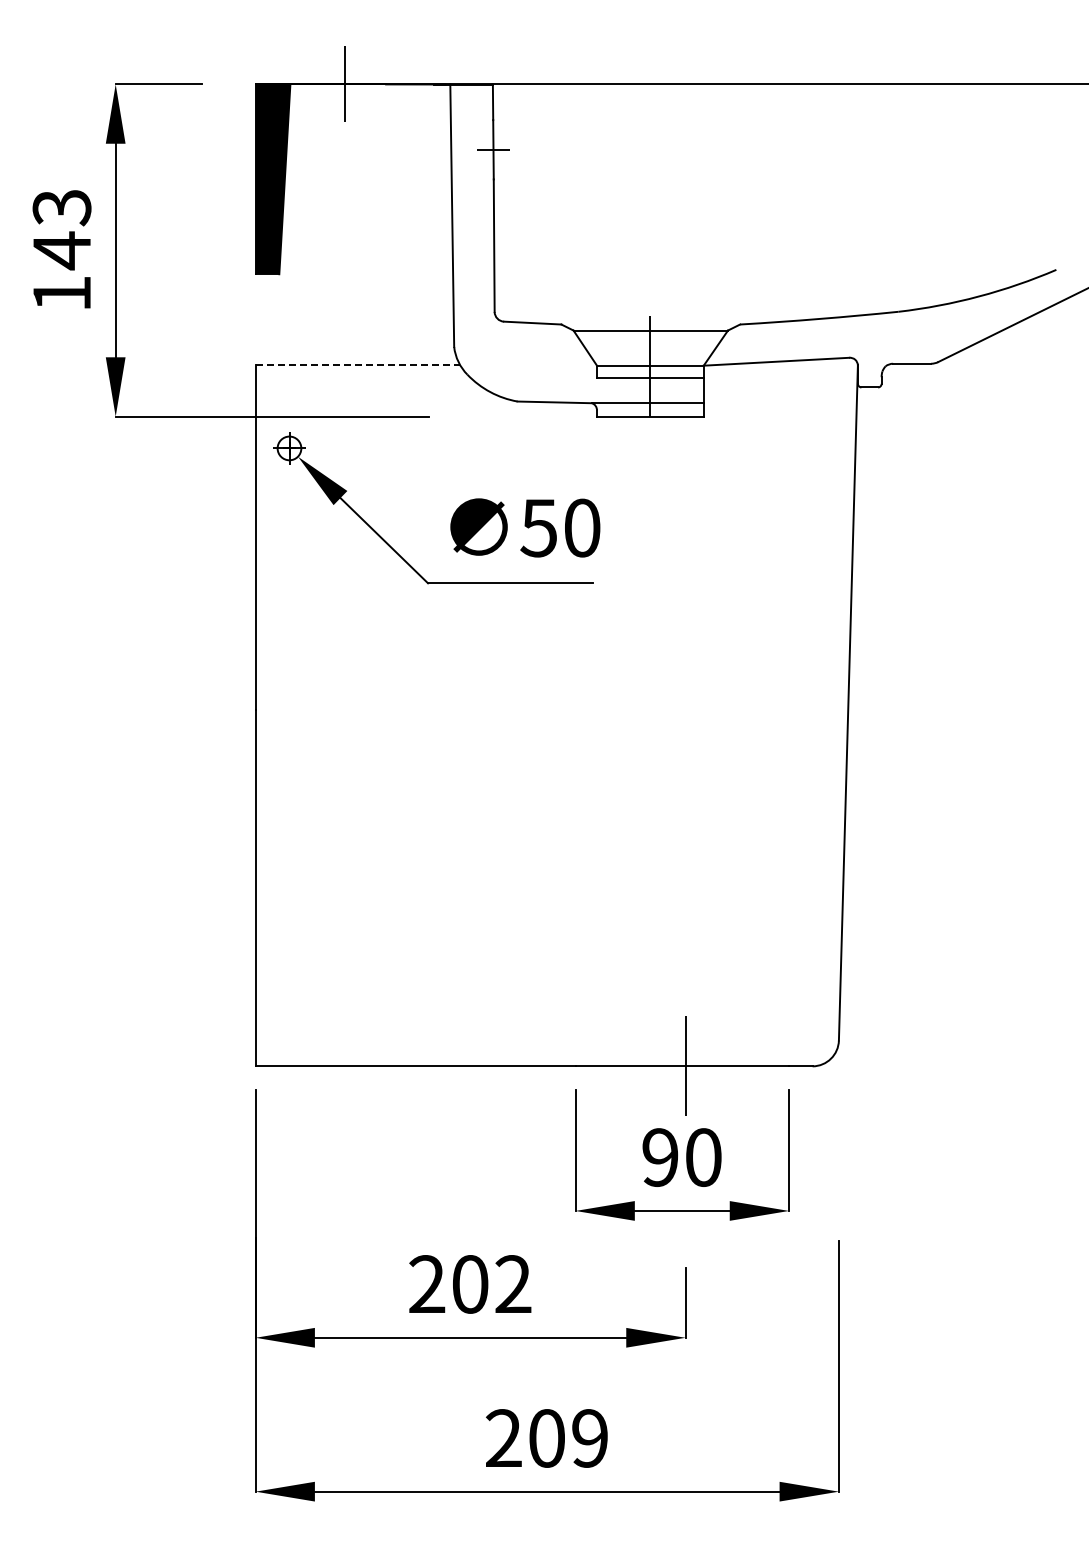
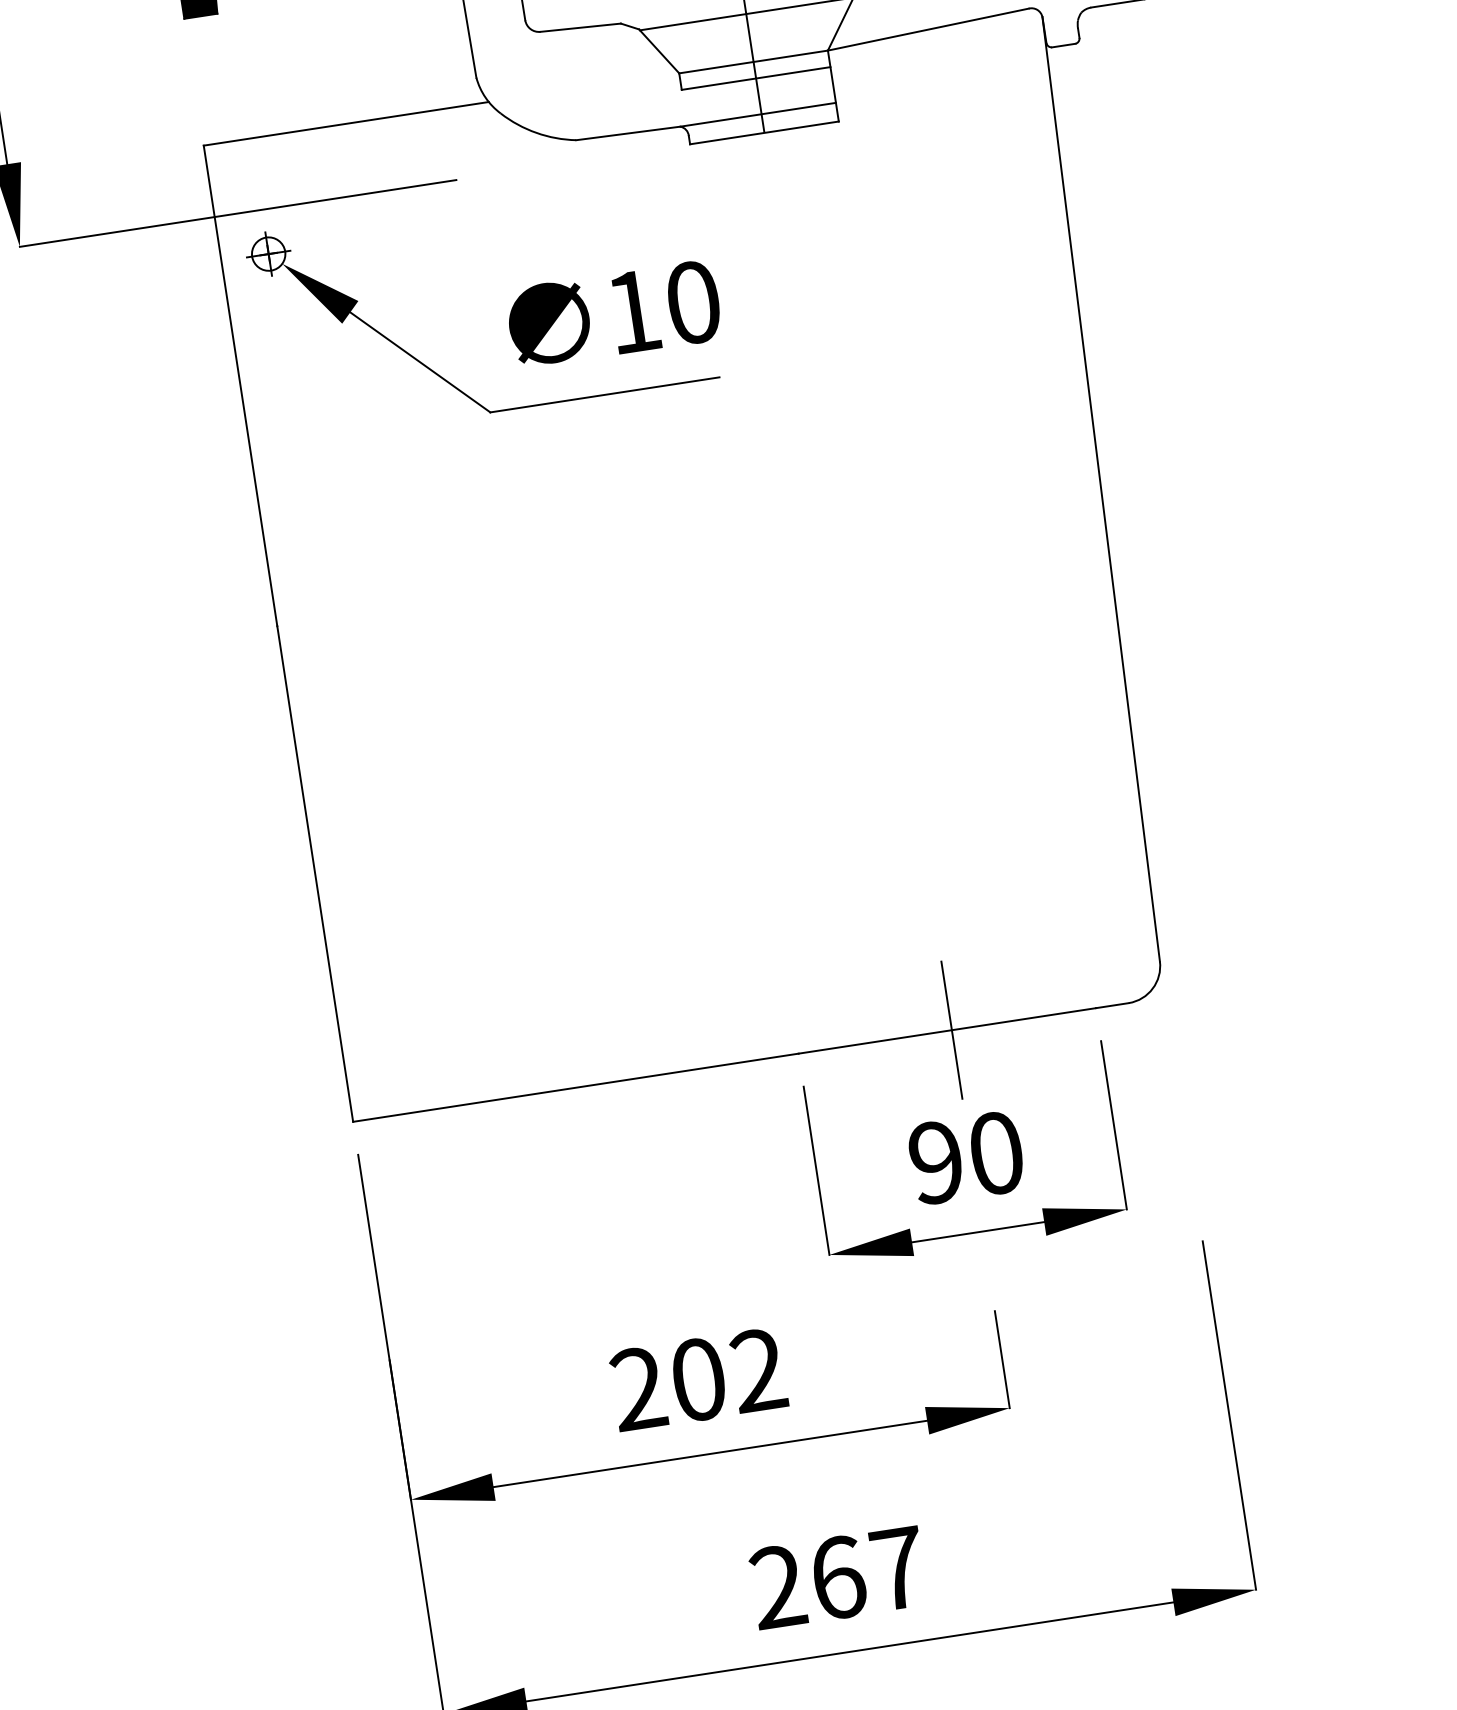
line: (358, 365) -> (347, 123), dashed -> solid
text: (538, 528) -> (632, 312), 50 -> 10
text: (568, 1438) -> (868, 1573), 209 -> 267

